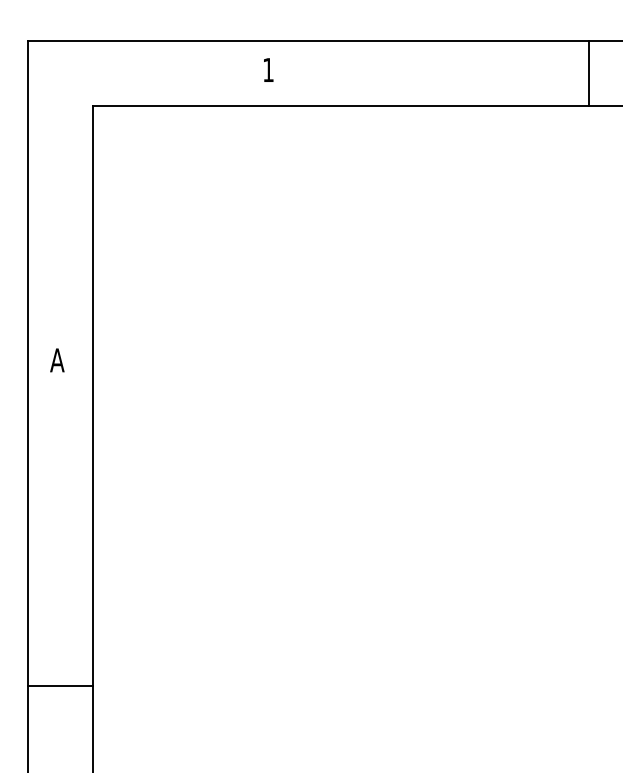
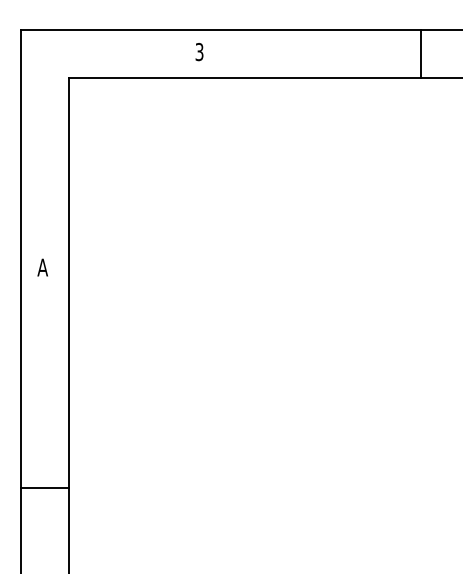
text: (268, 69) -> (199, 51), 1 -> 3
line: (589, 73) -> (420, 54), moved
line: (60, 686) -> (45, 488), moved

